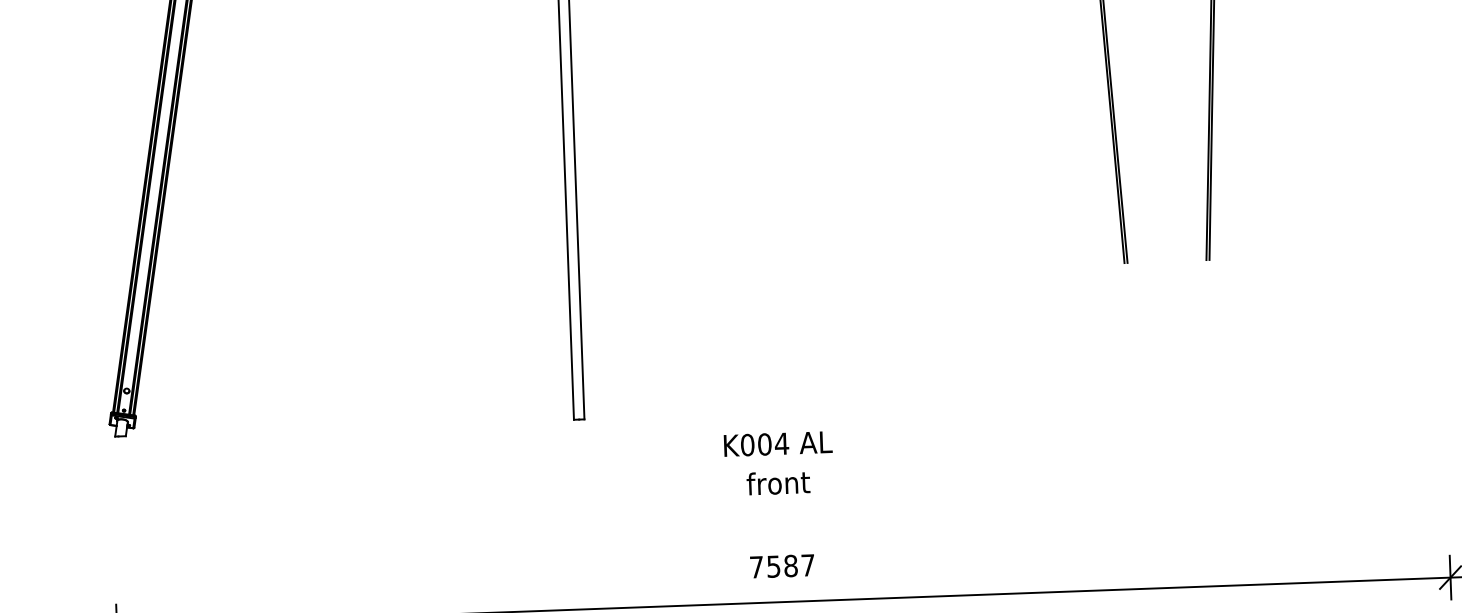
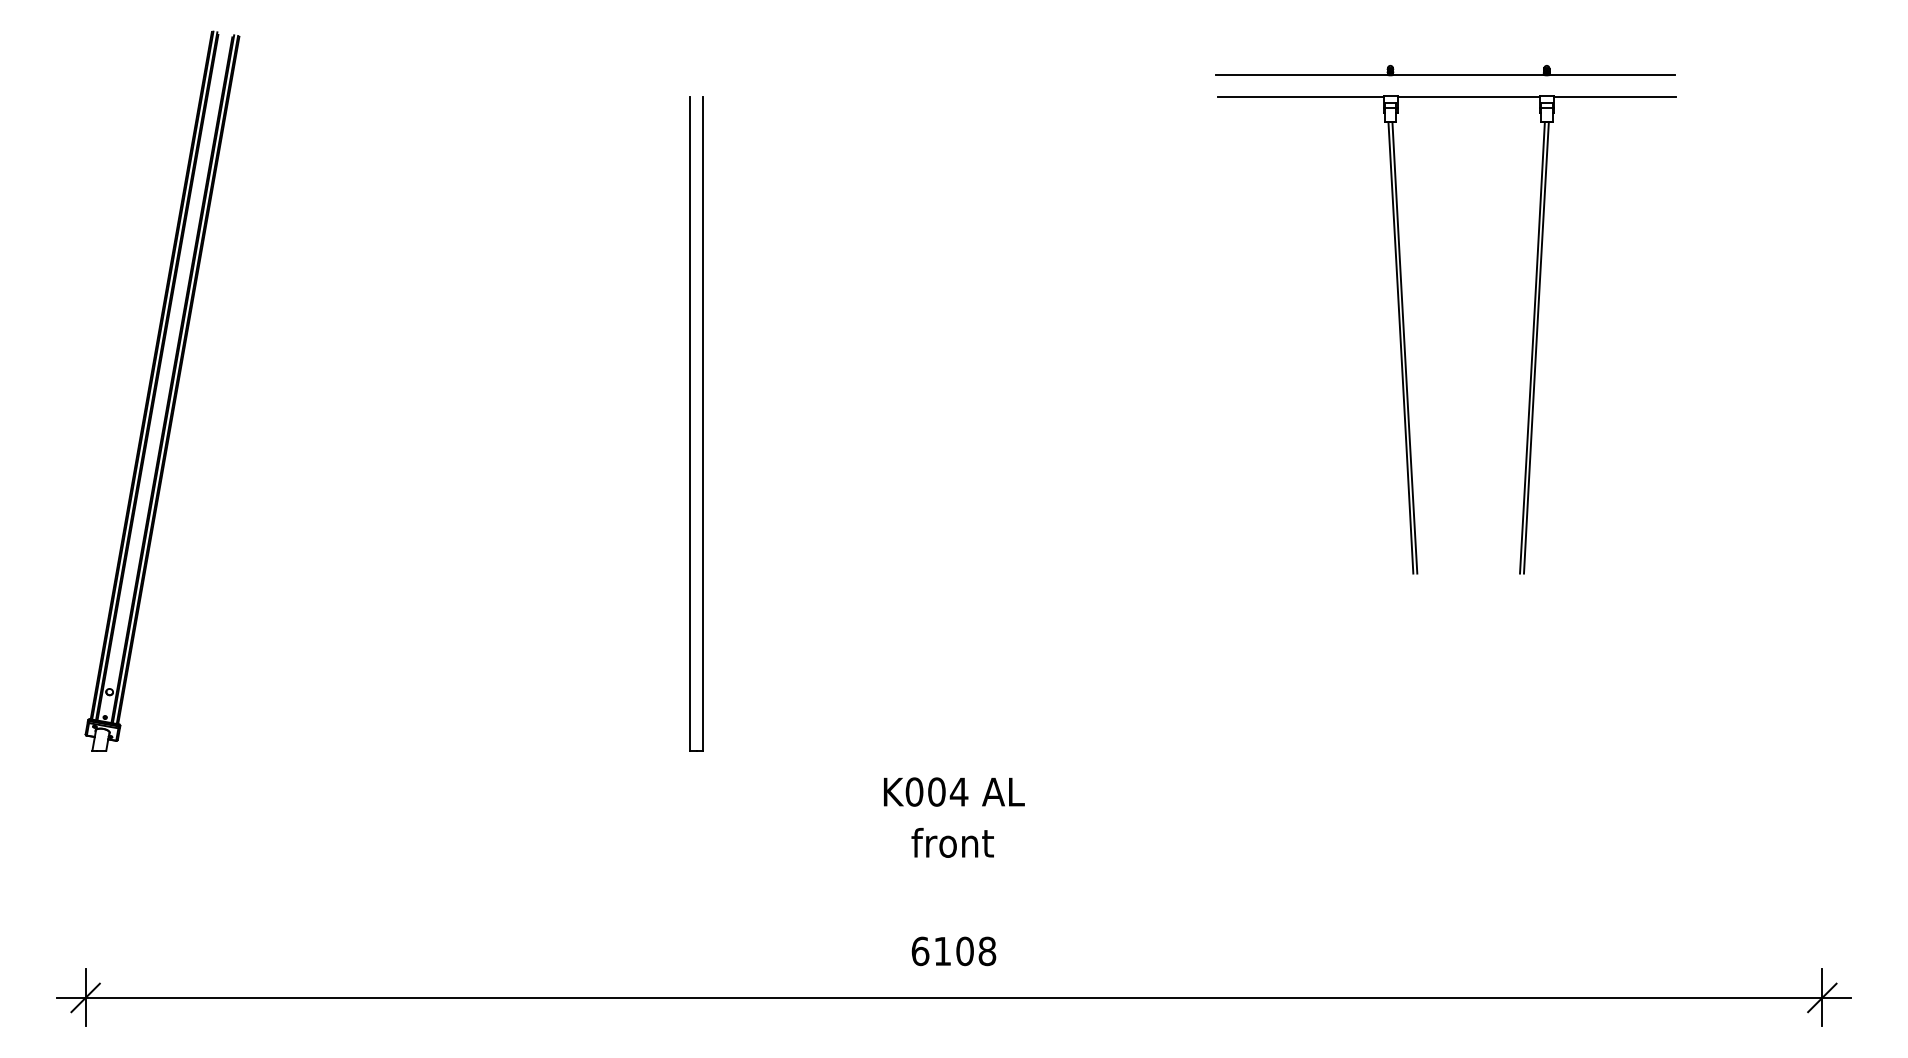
text: (782, 566) -> (953, 951), 7587 -> 6108

